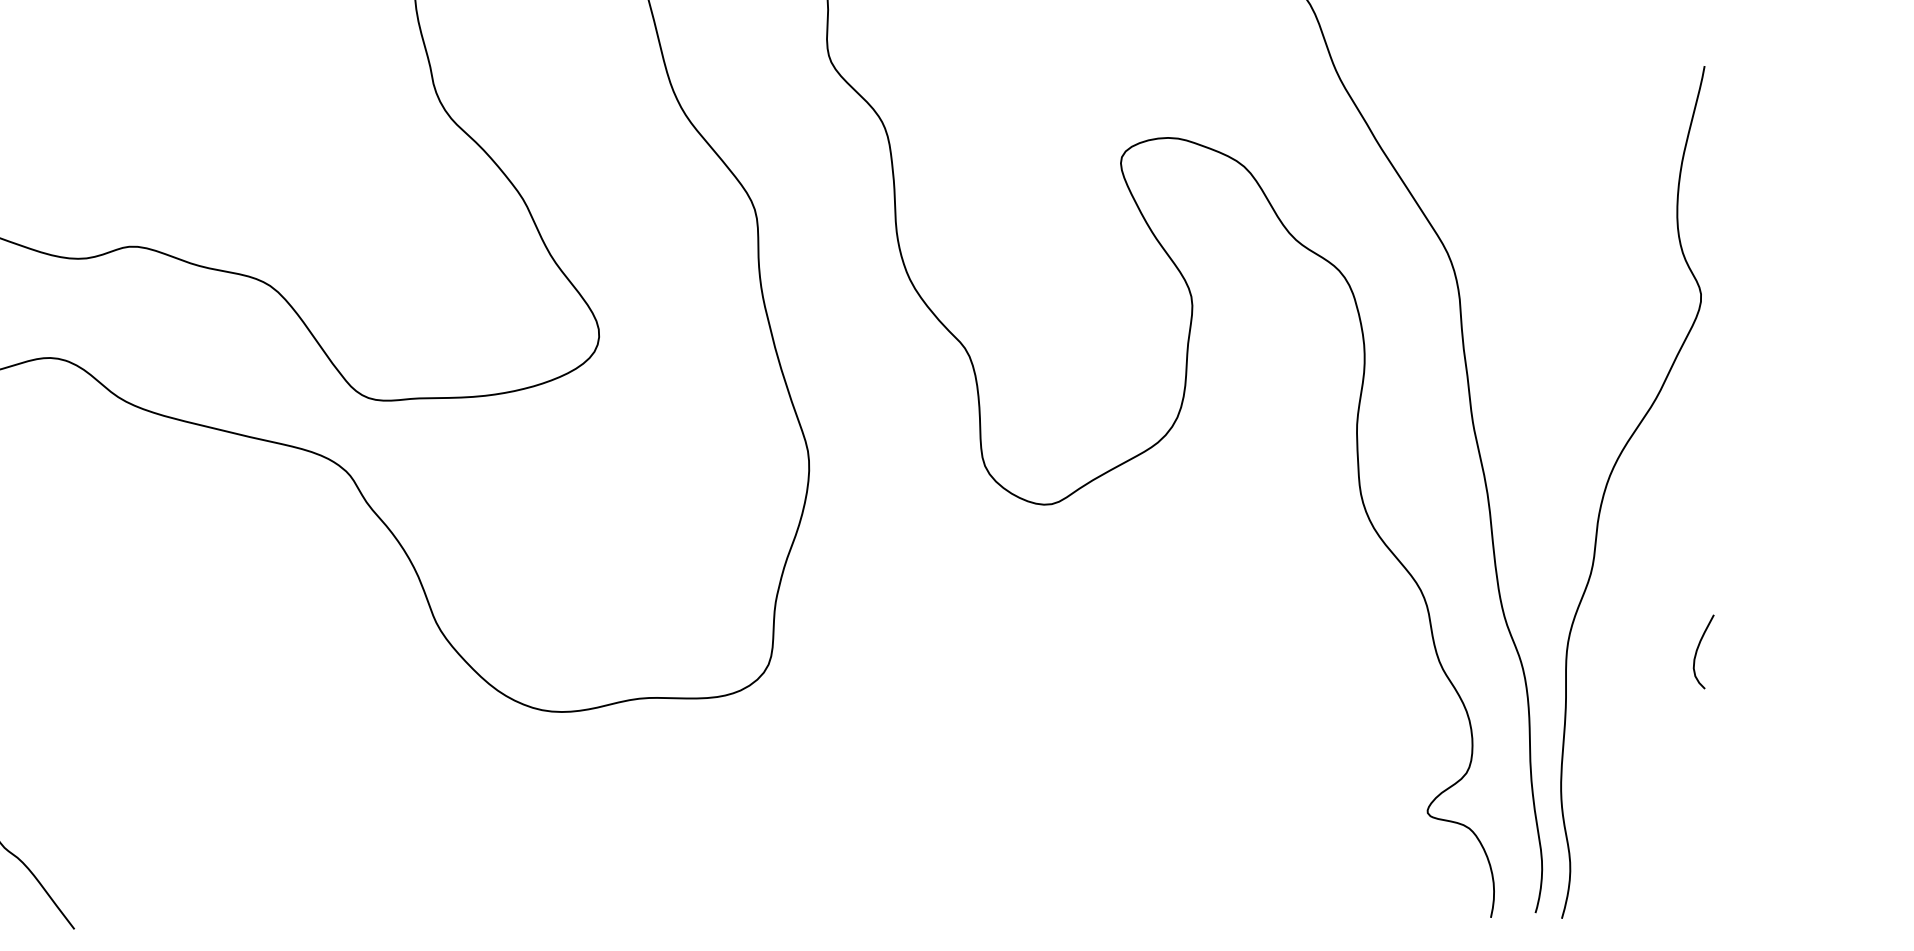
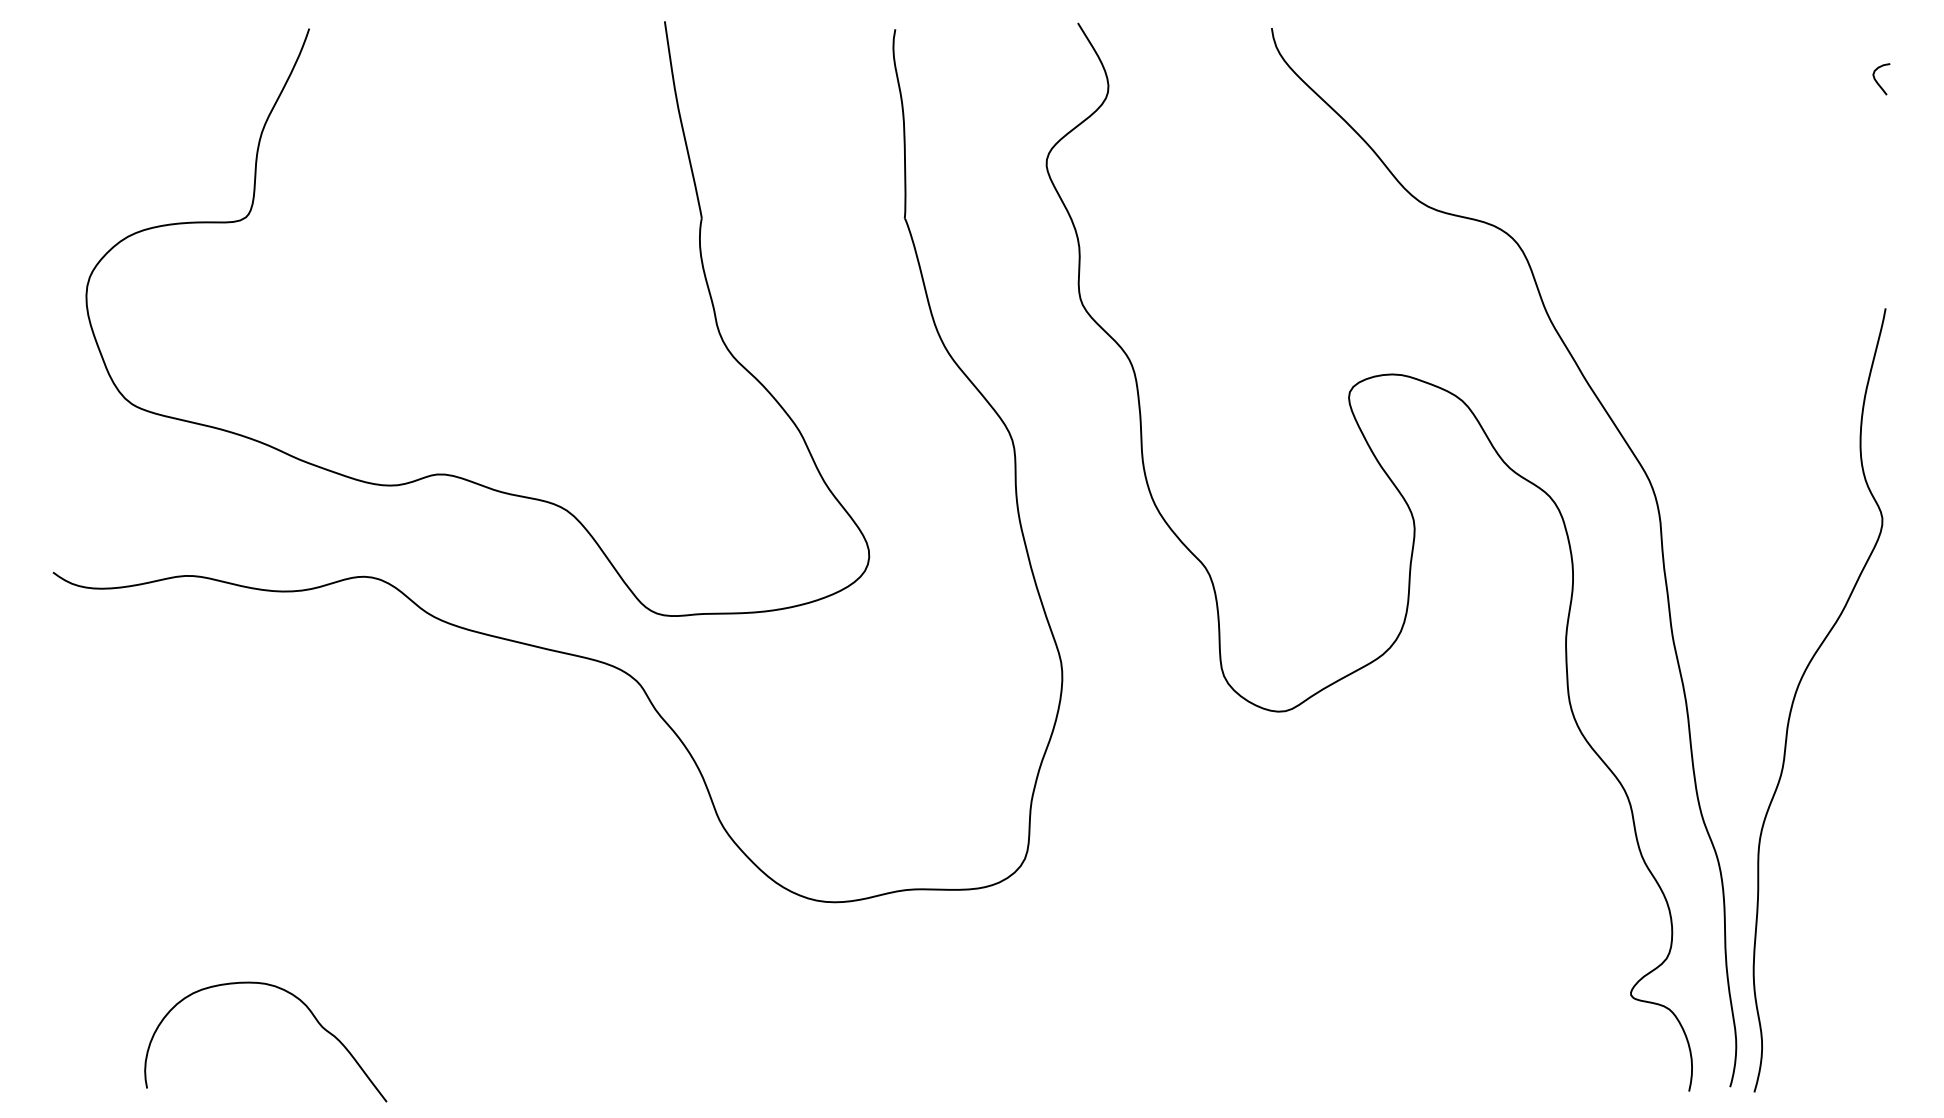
curve: (1699, 648) -> (1880, 843), removed

